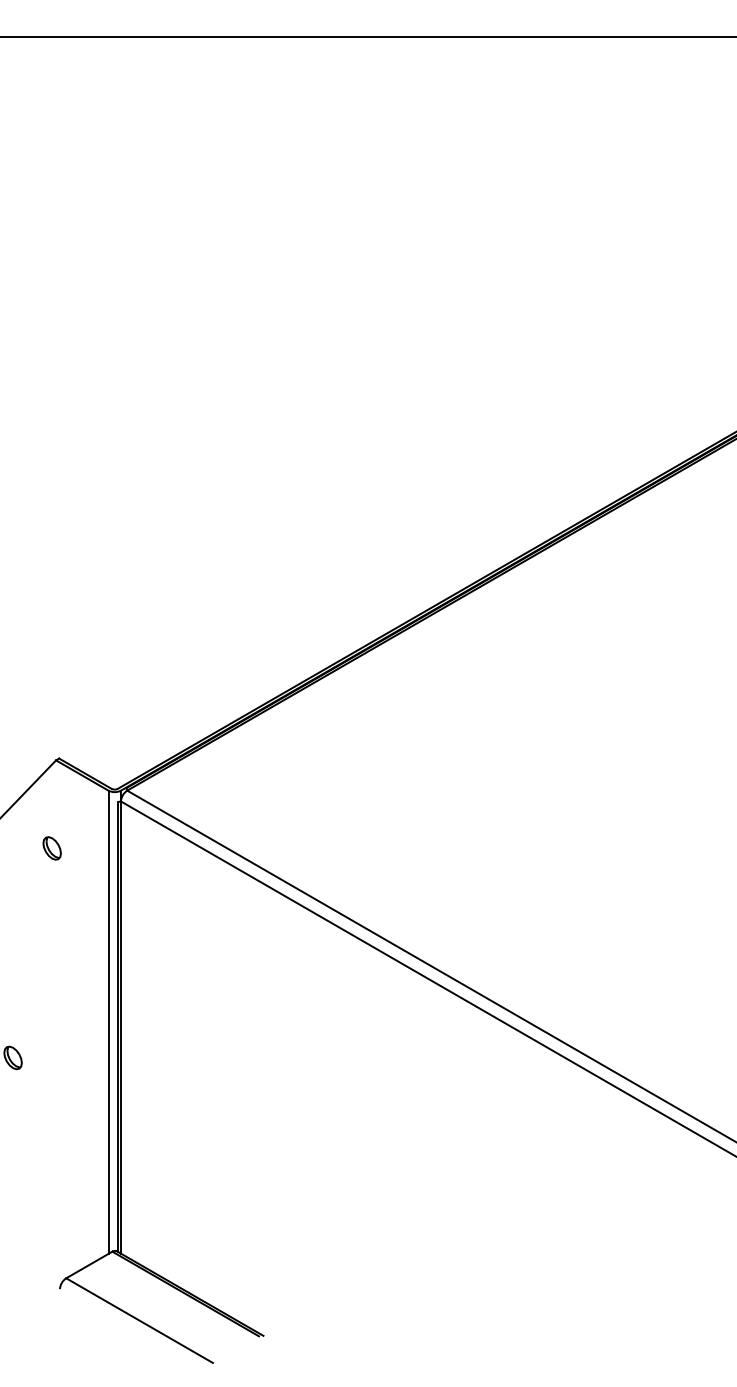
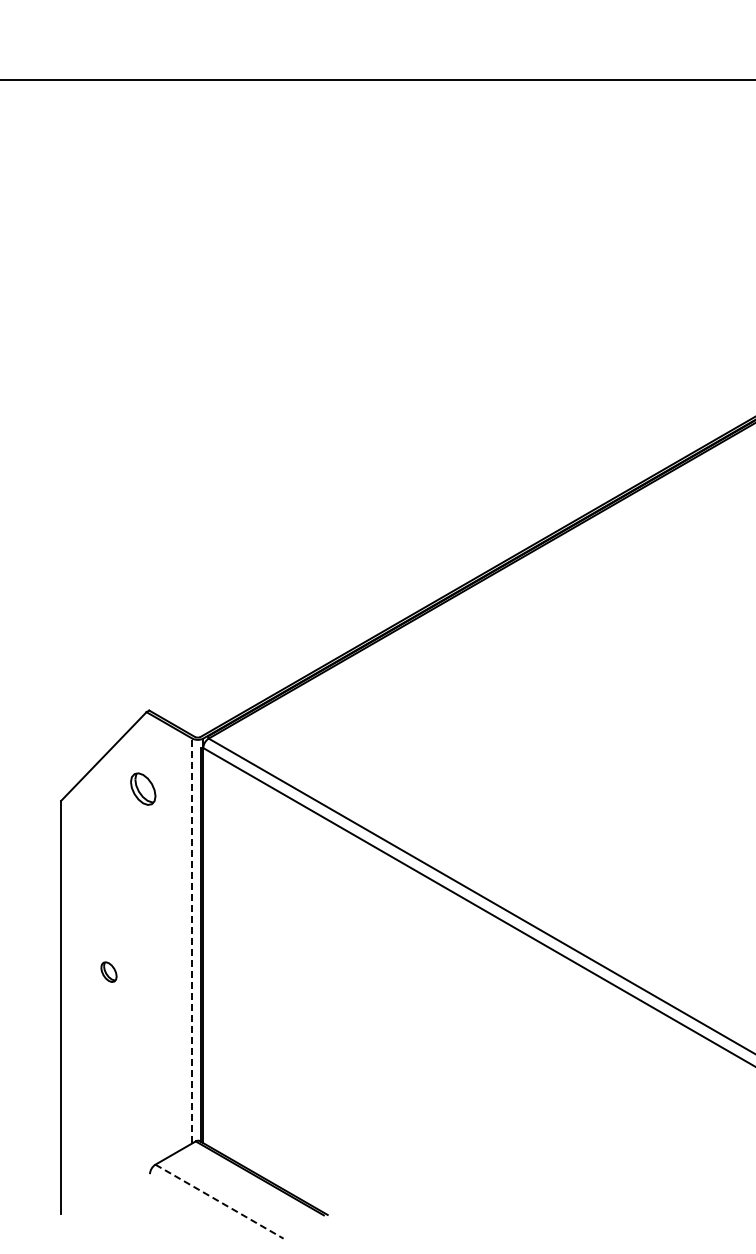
part: (51, 847) -> (142, 788), size x1.6
line: (108, 1021) -> (192, 940), solid -> dashed
line: (139, 1320) -> (219, 1201), solid -> dashed

